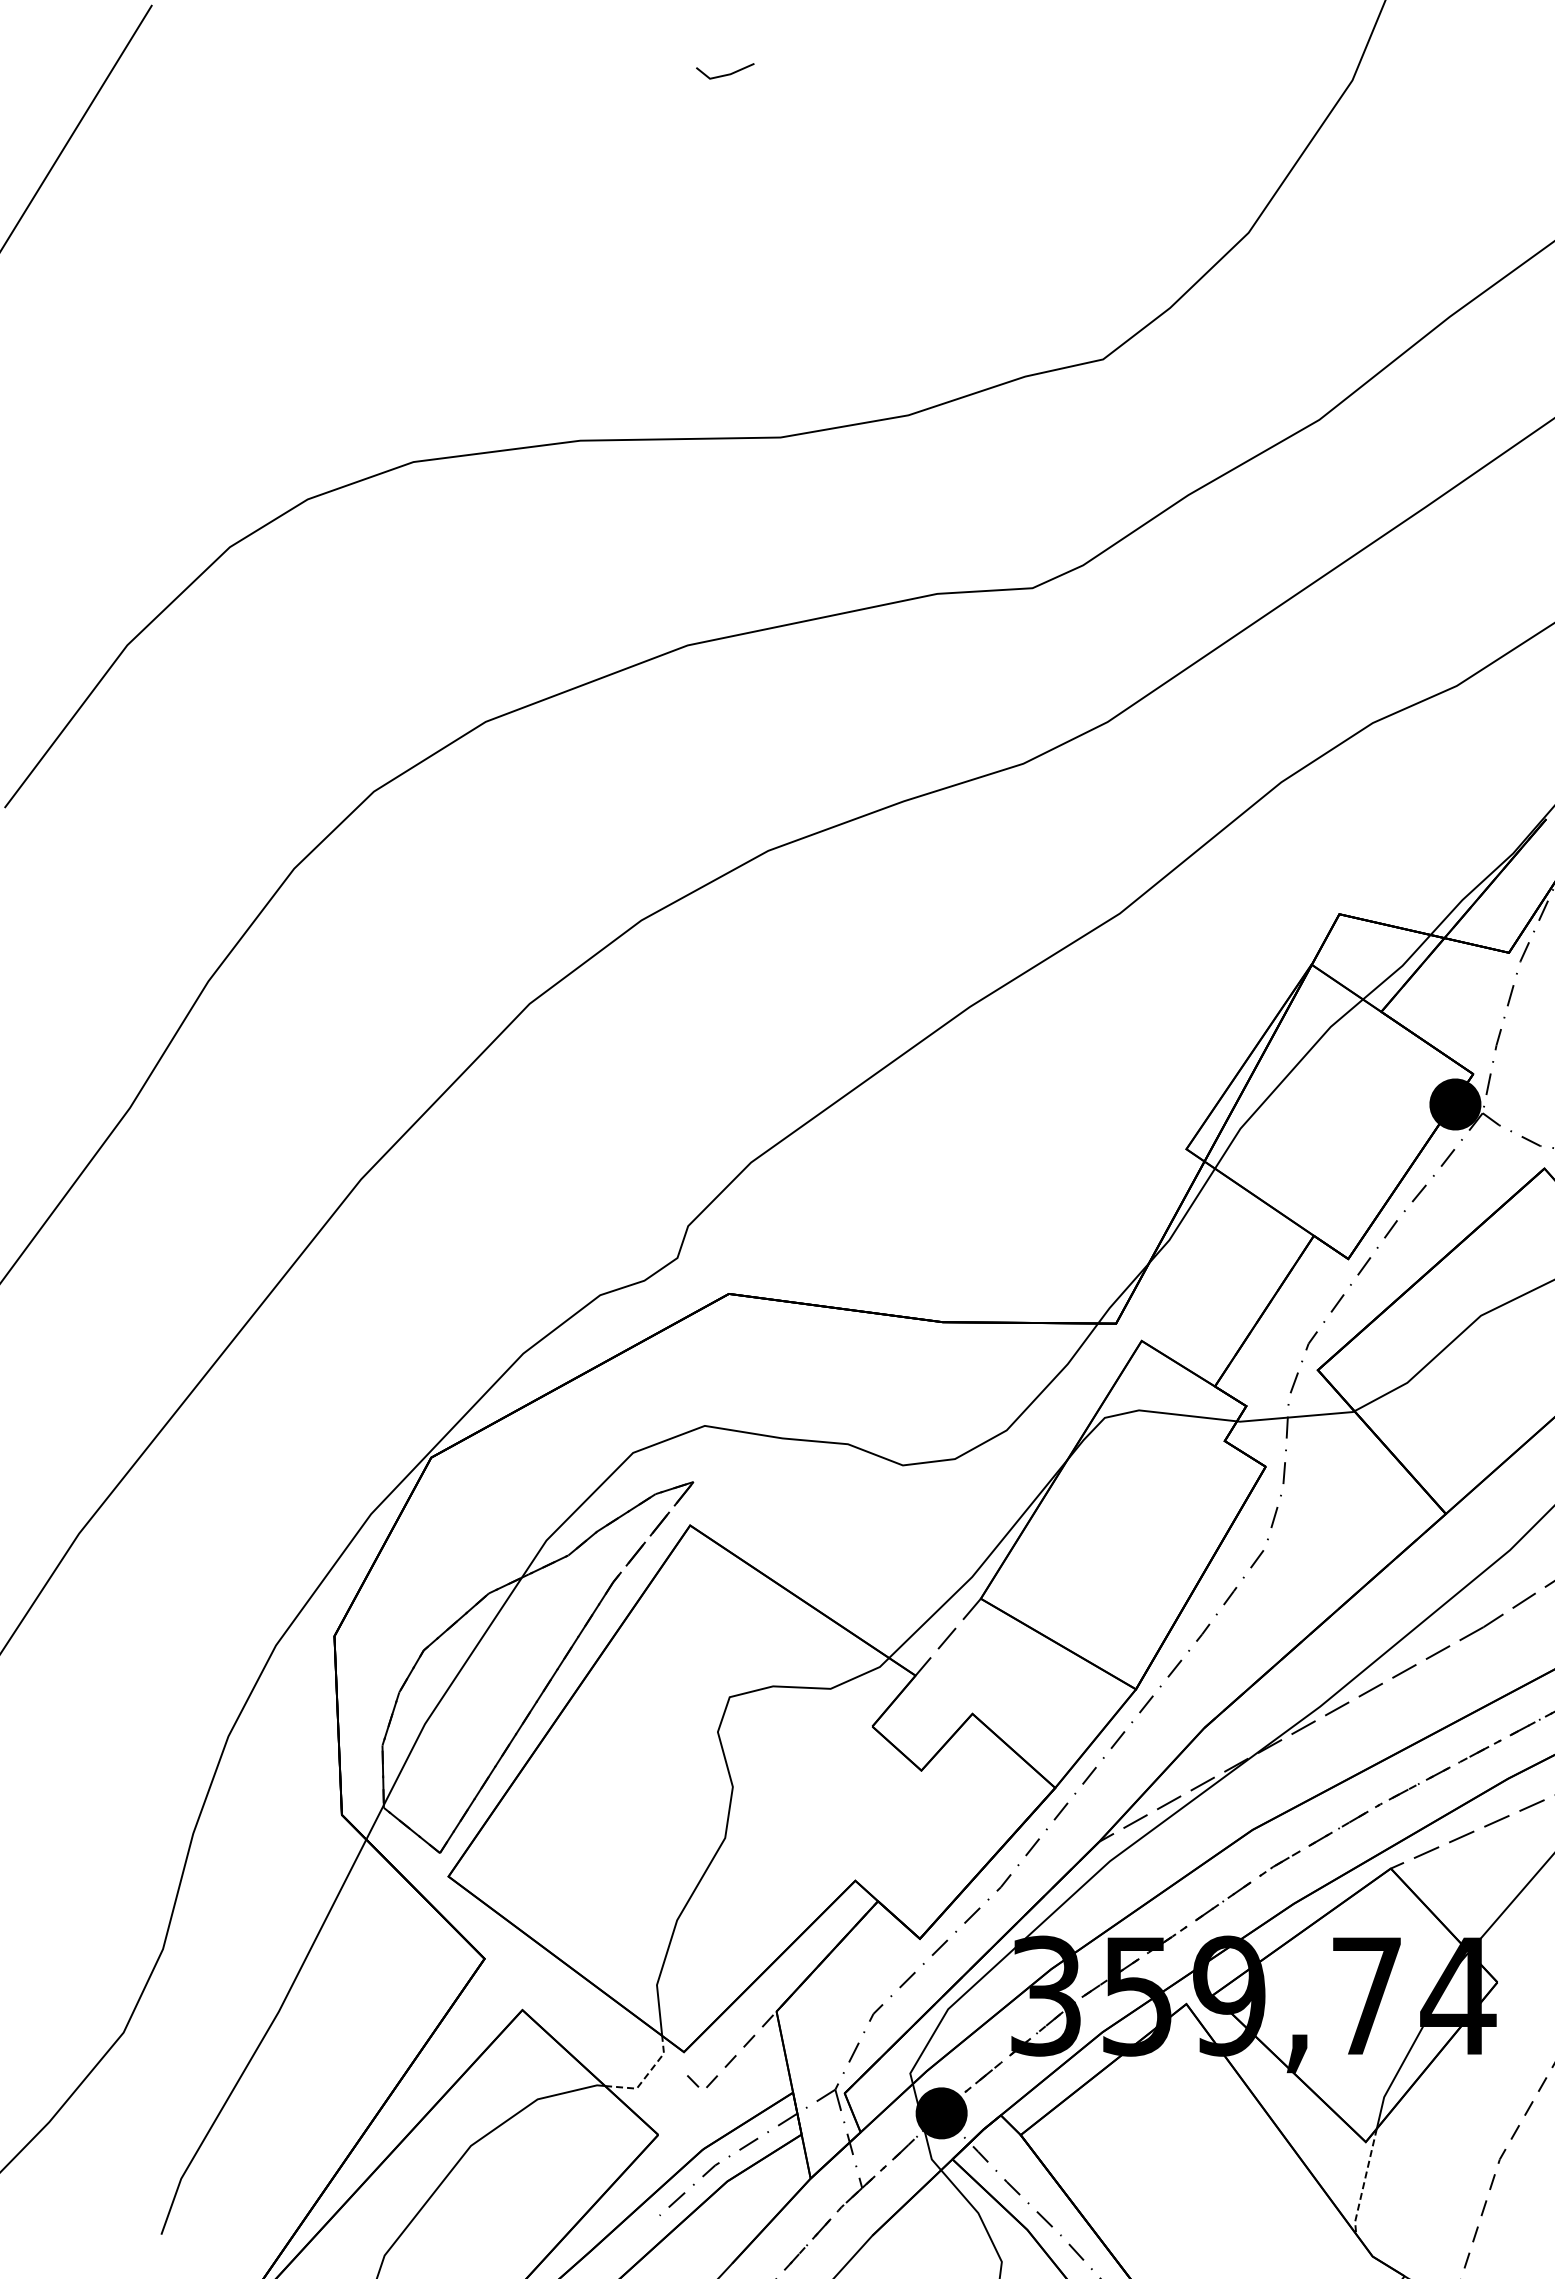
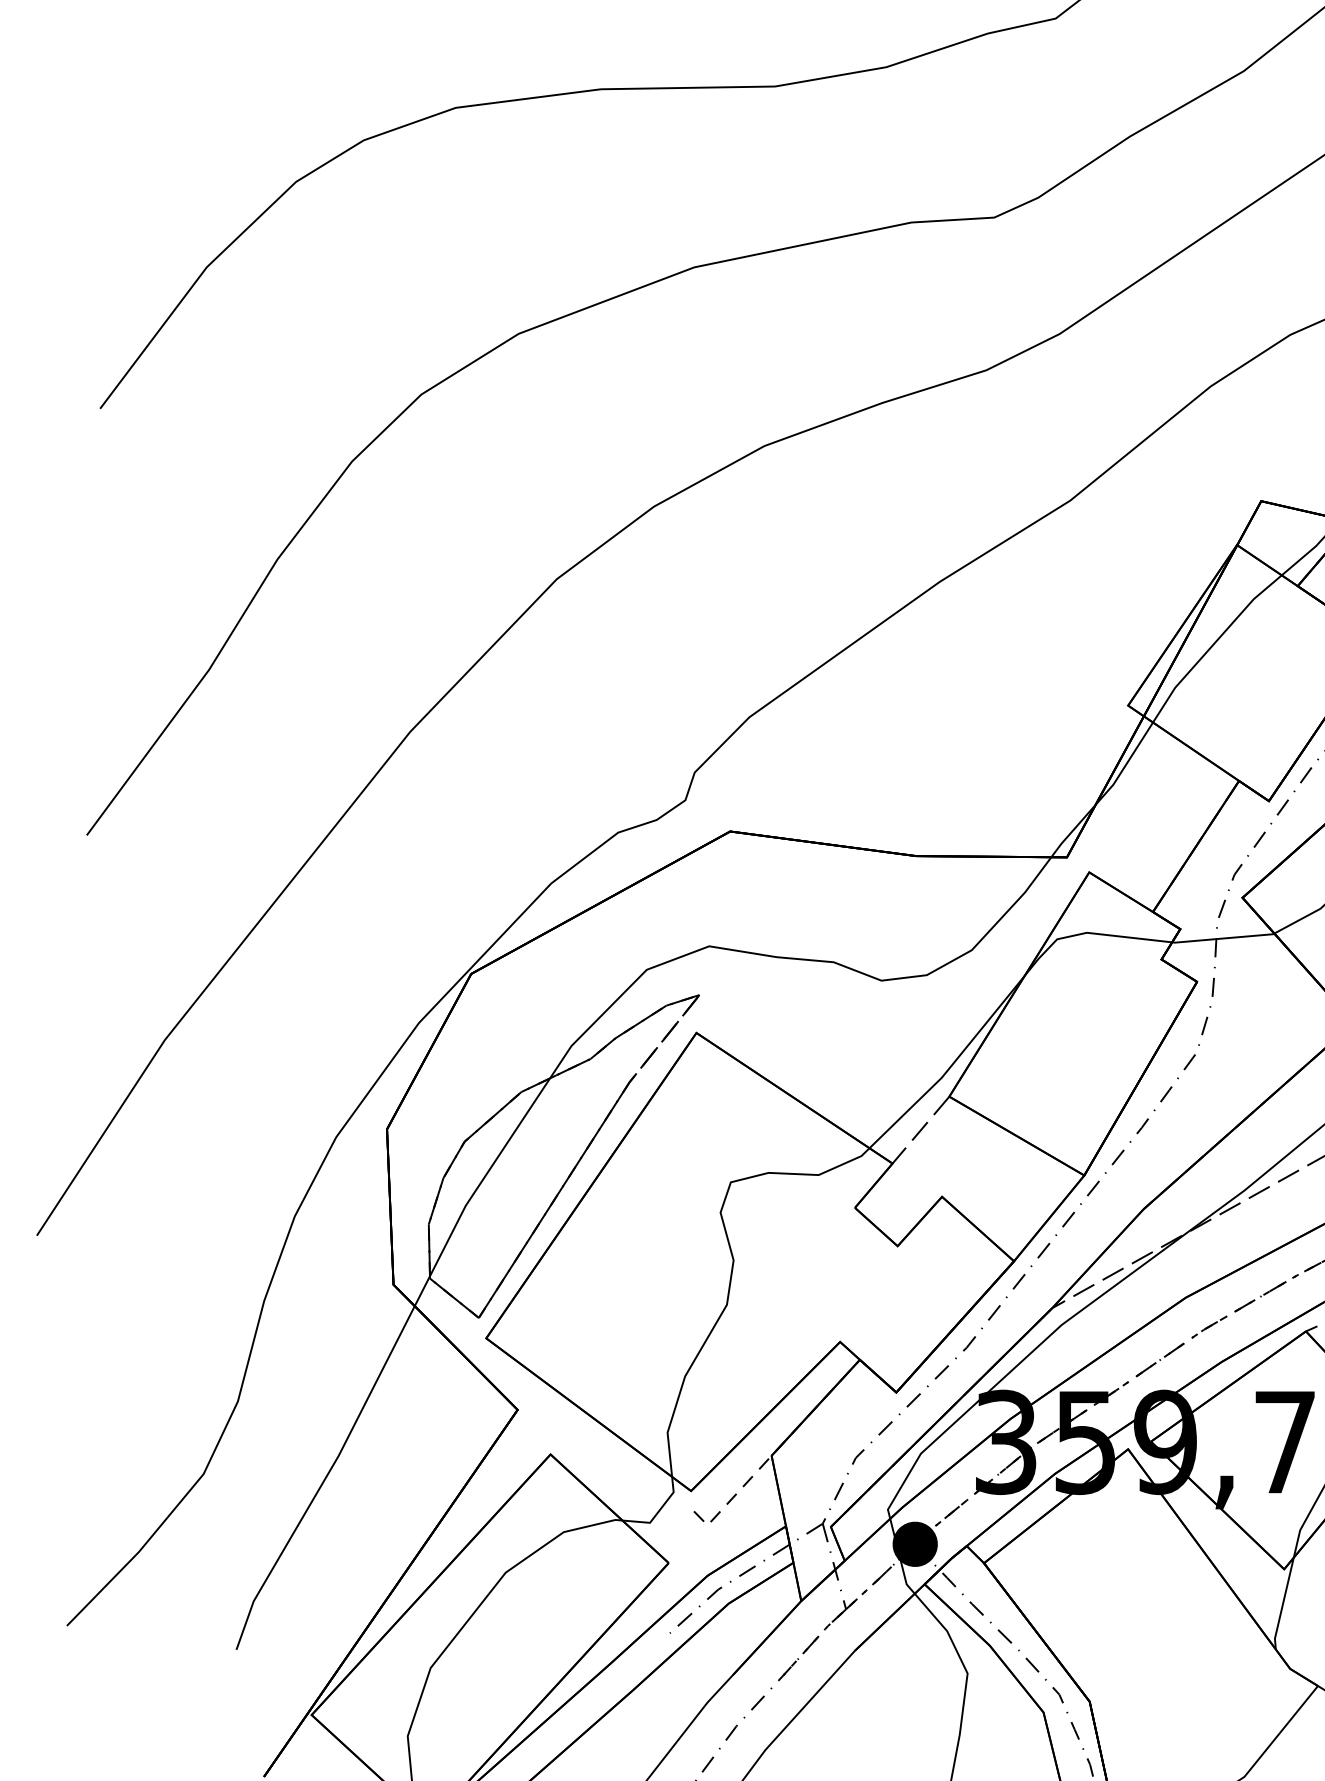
line: (646, 2076) -> (658, 1512), dashed -> solid
line: (1364, 2182) -> (1283, 1604), dashed -> solid

